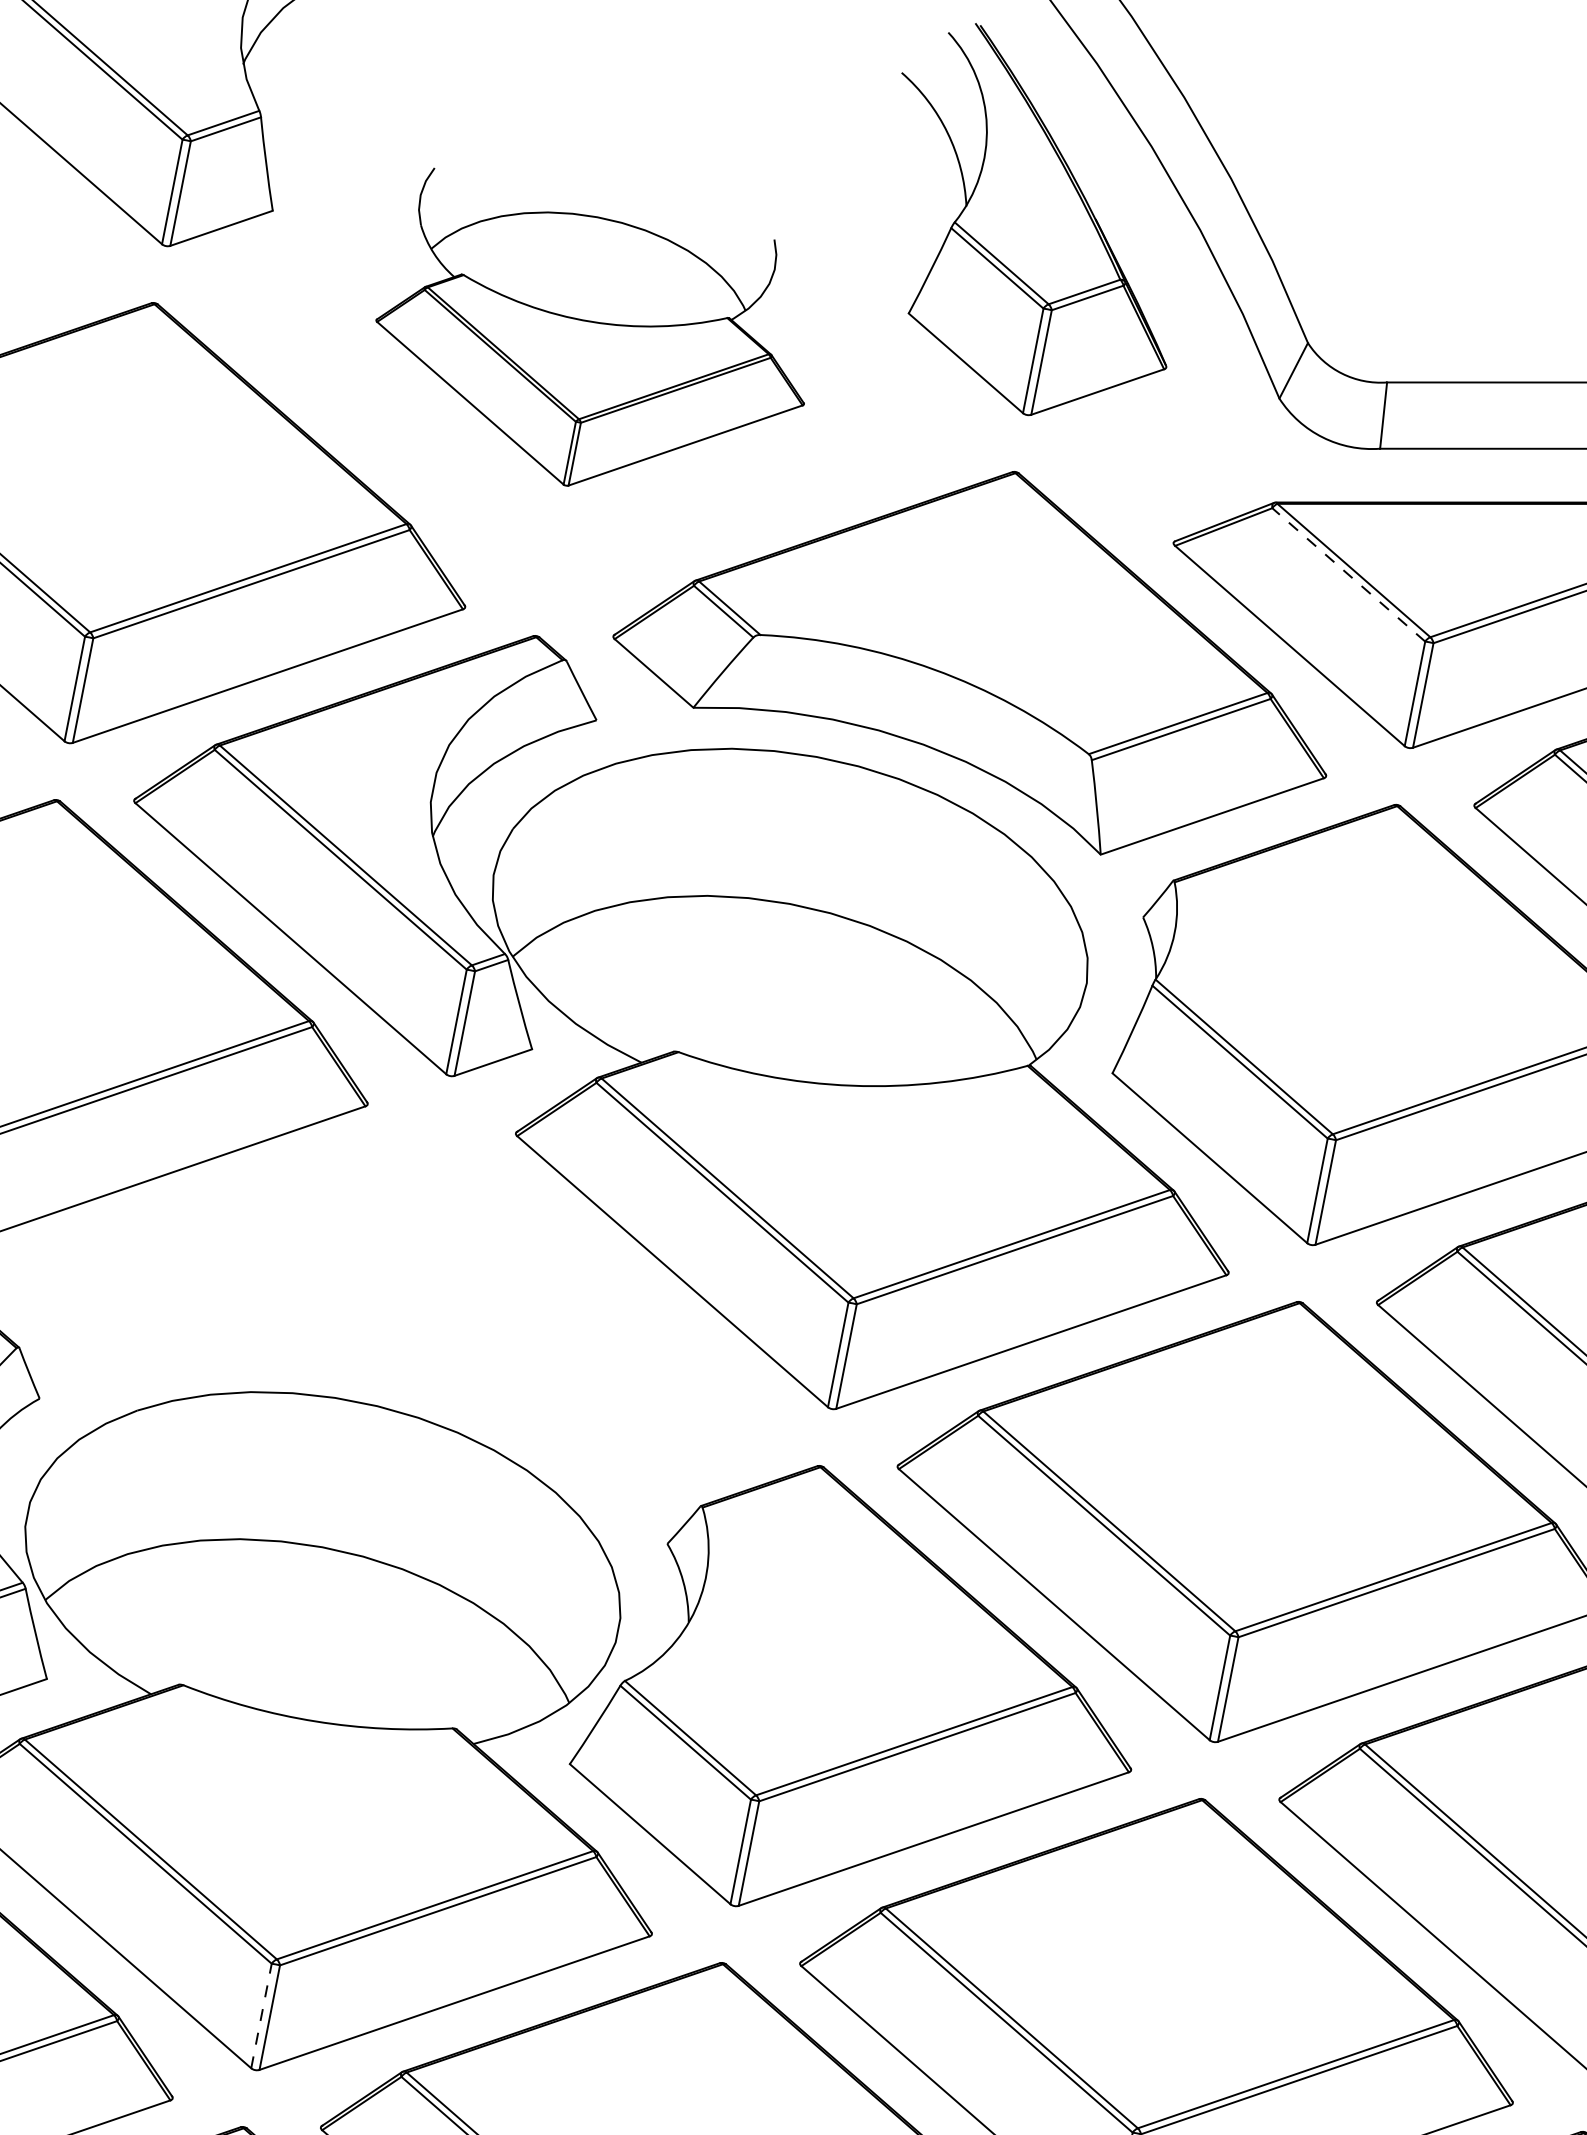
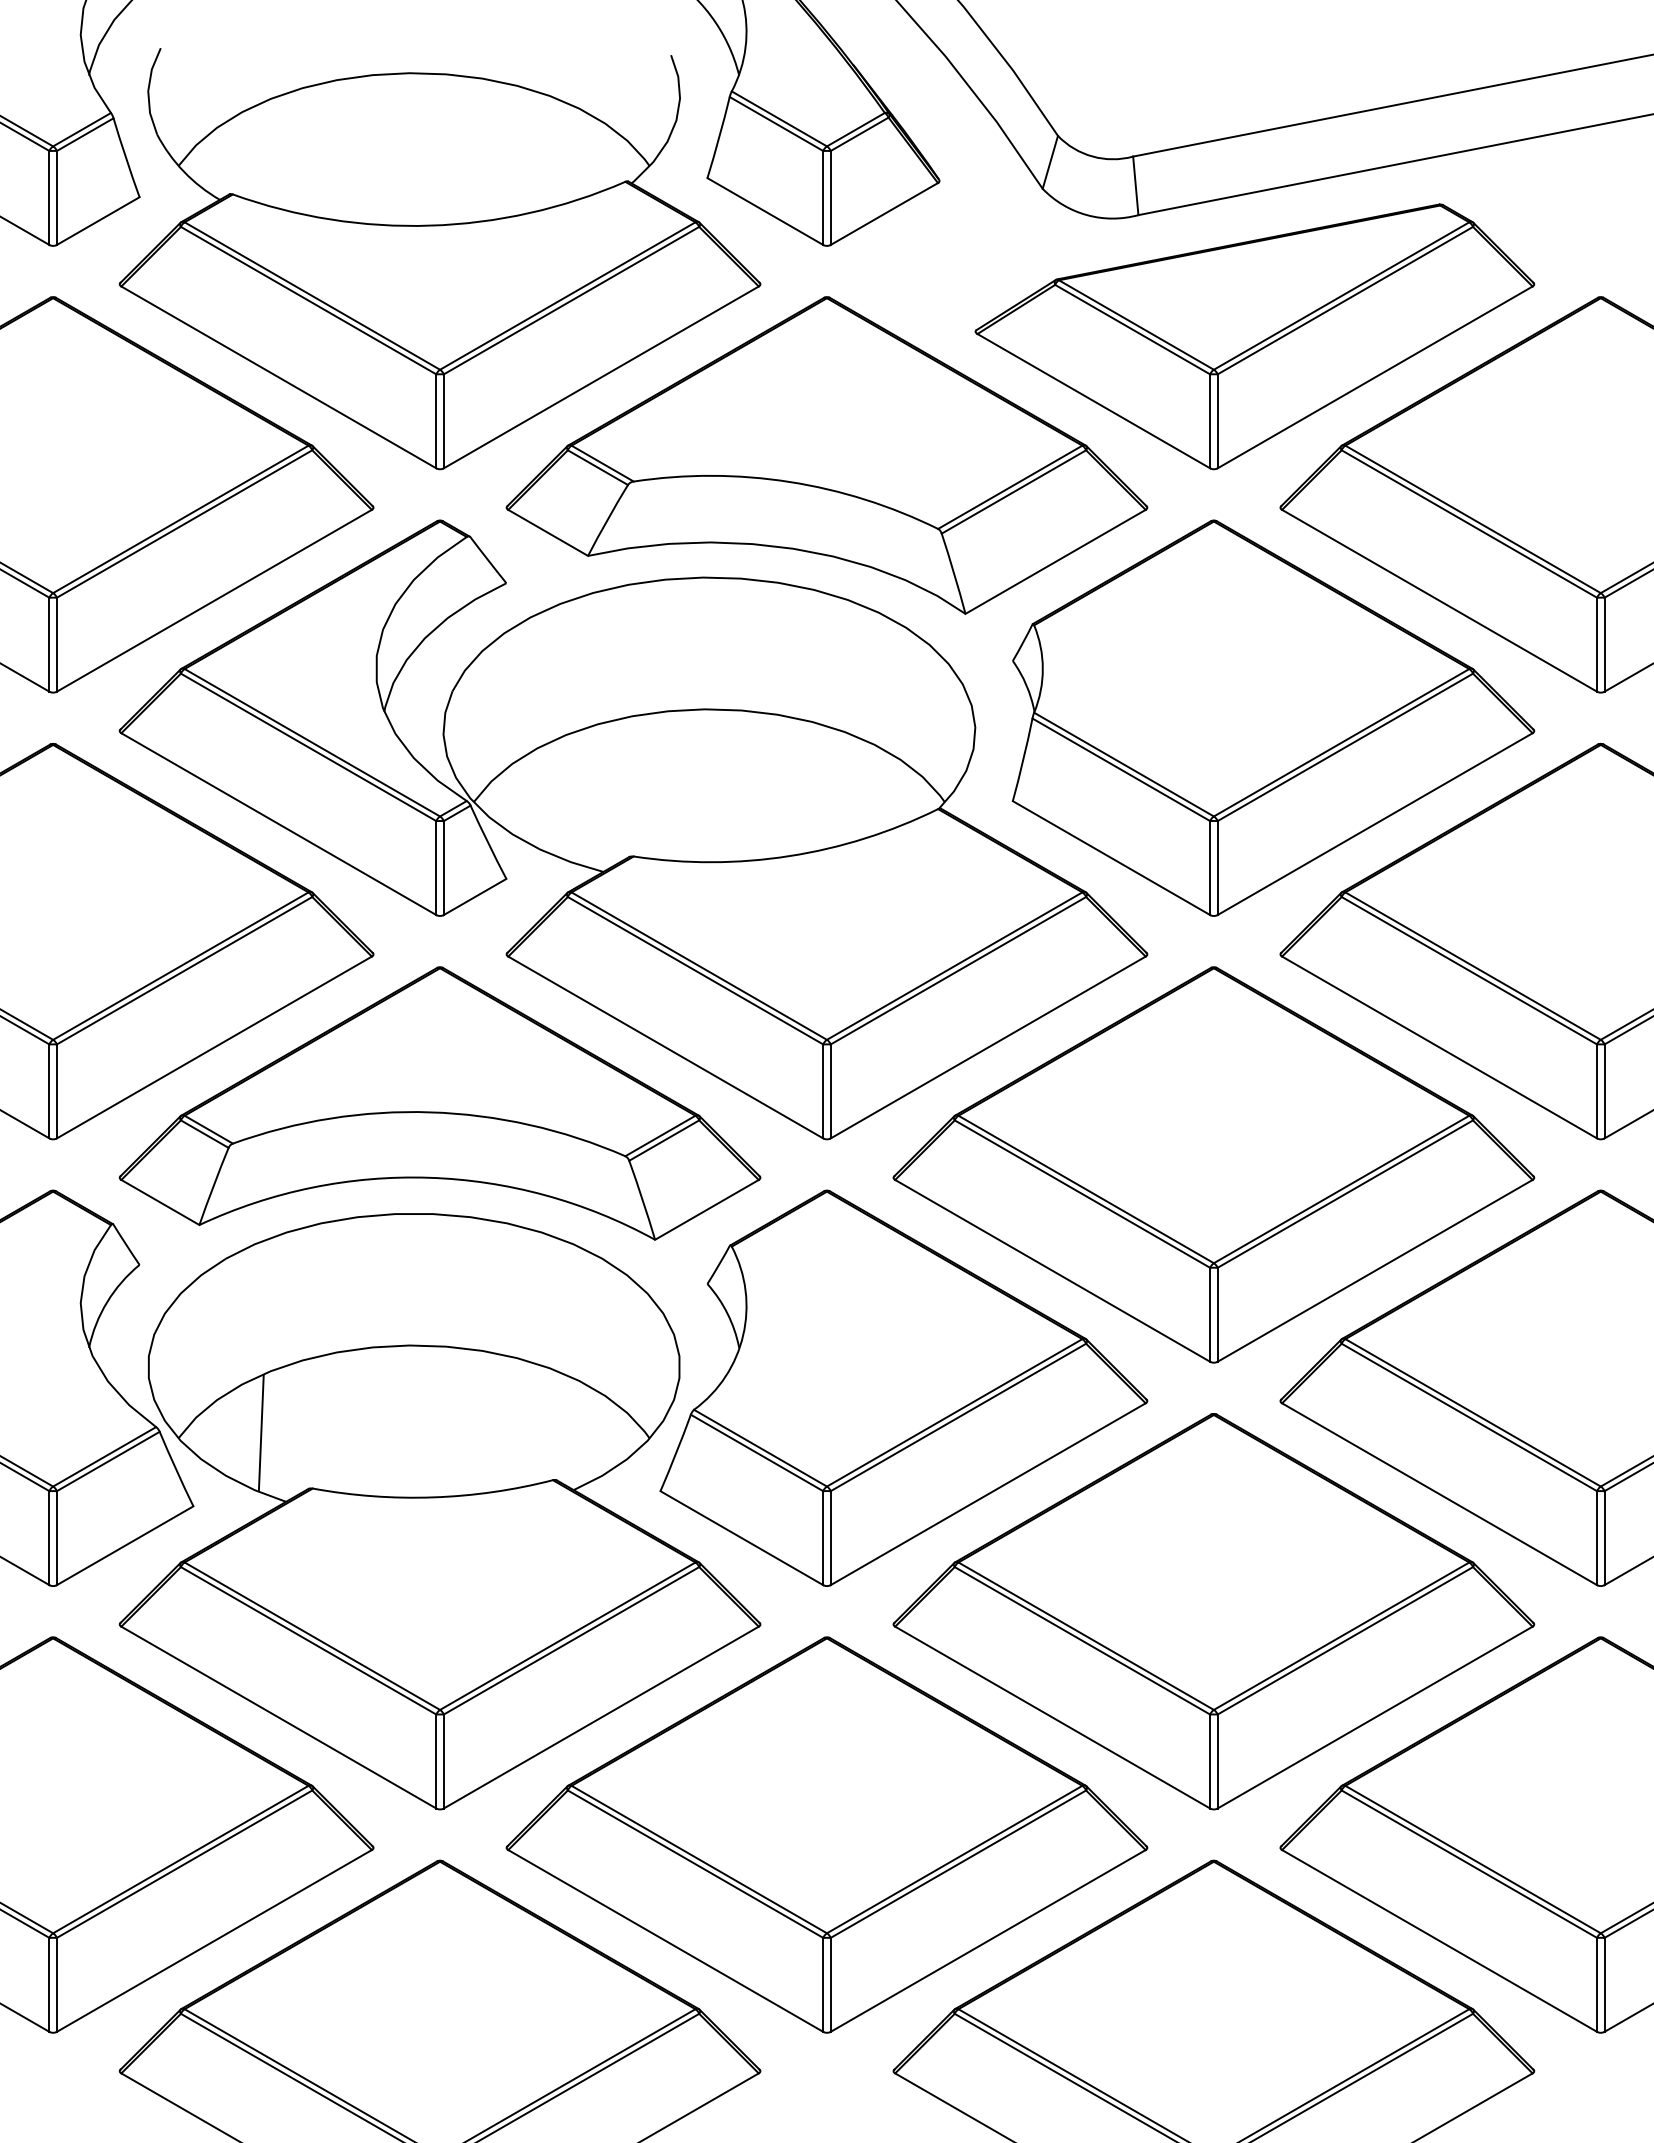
part: (592, 345) -> (439, 259), size x1.67
line: (1348, 574) -> (1132, 329), dashed -> solid
part: (408, 1284) -> (439, 1103), added
line: (137, 1612) -> (260, 1433), added
line: (261, 2015) -> (436, 1761), dashed -> solid

